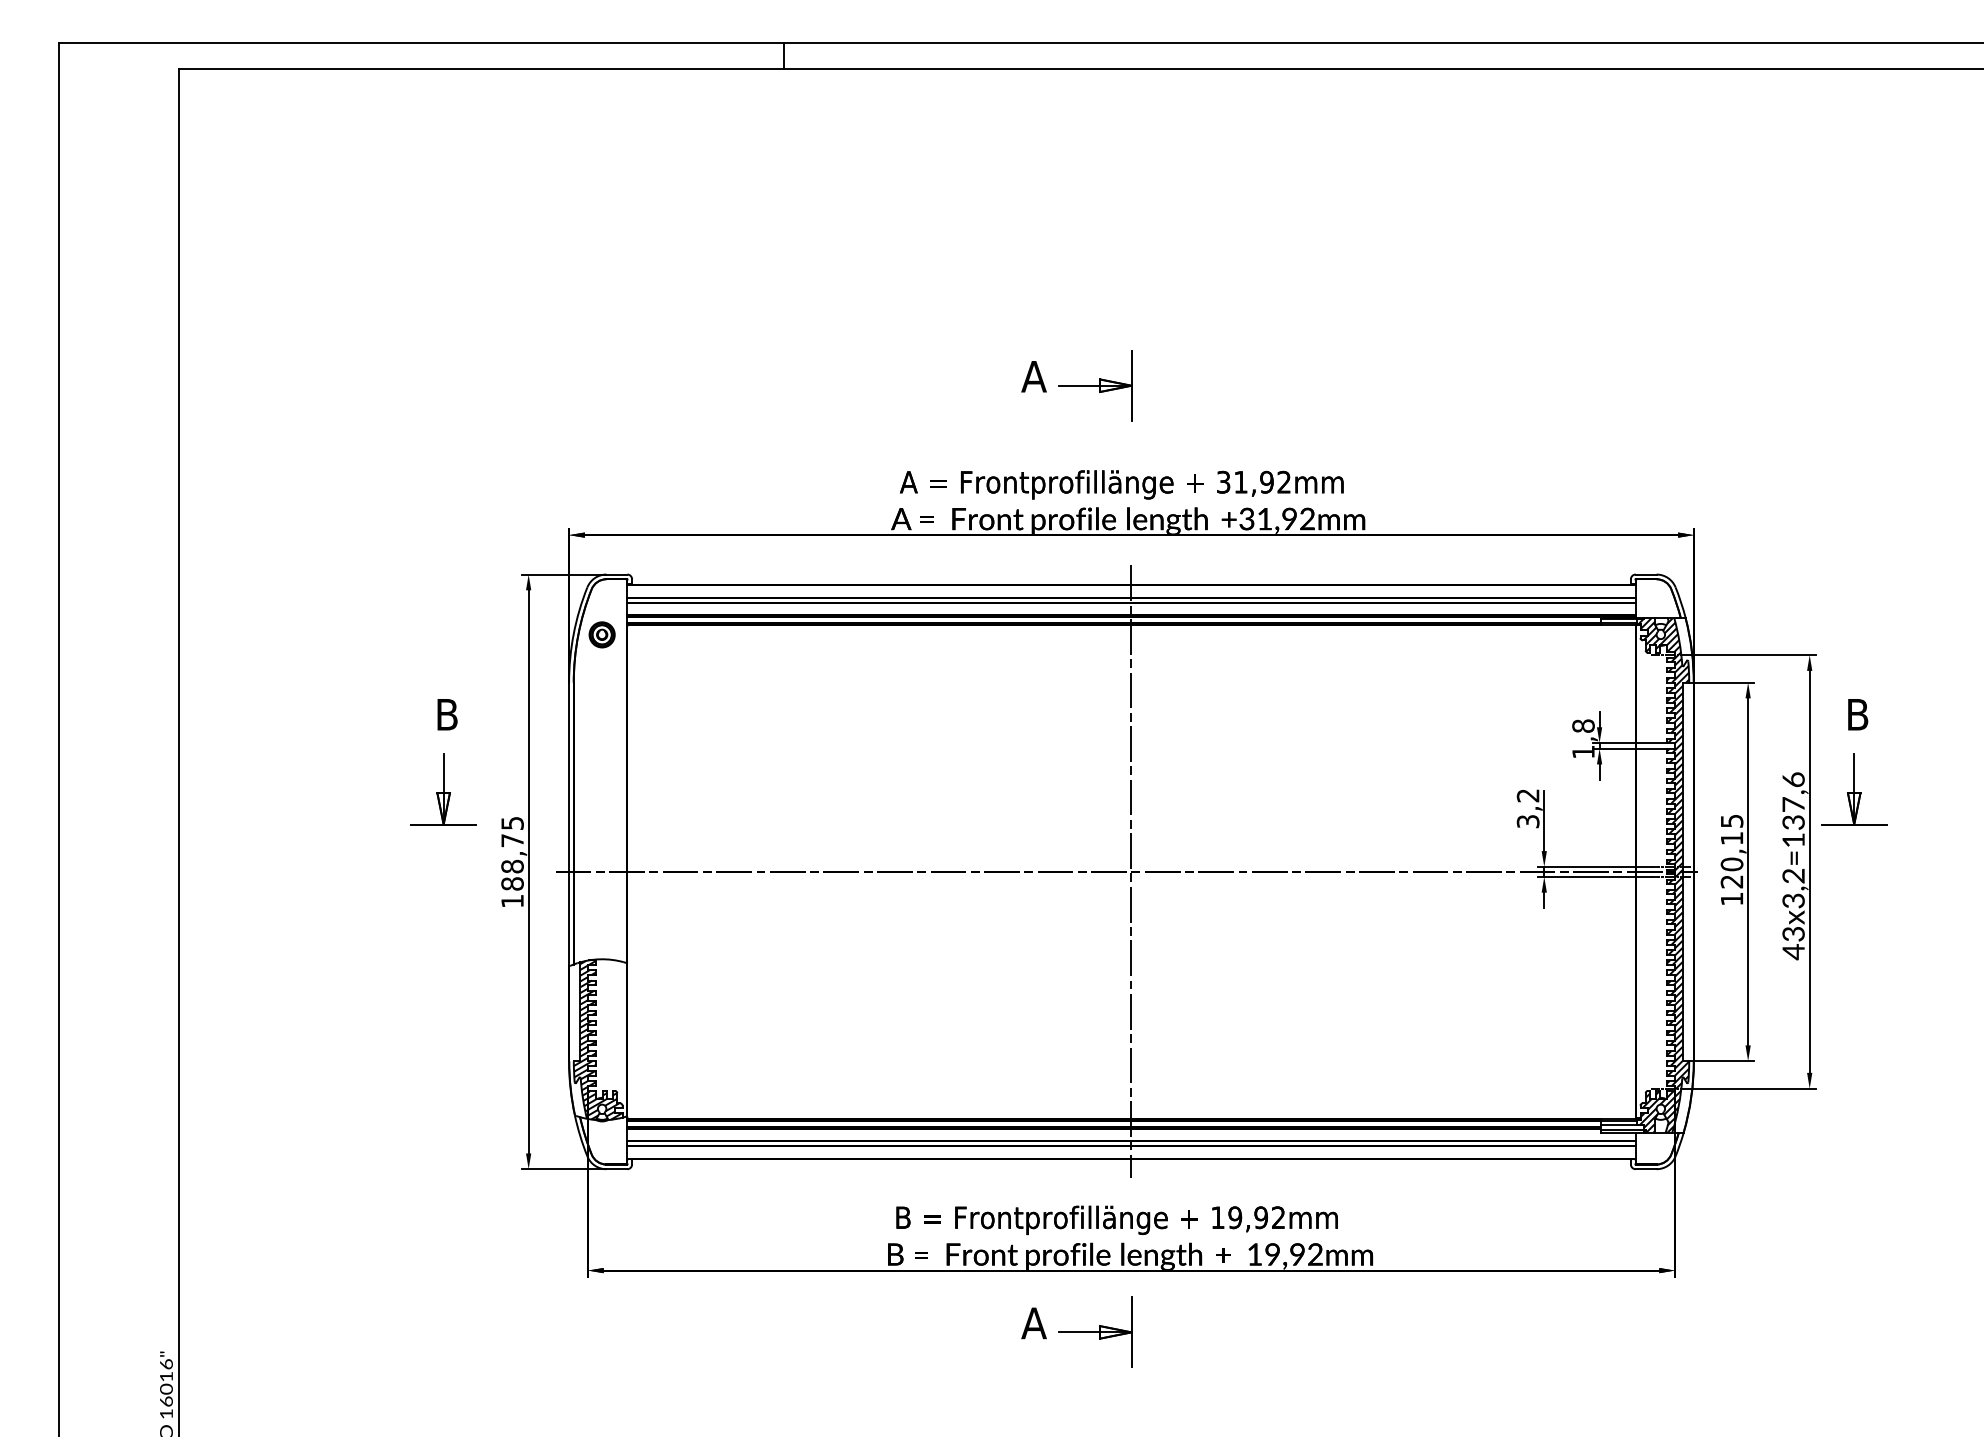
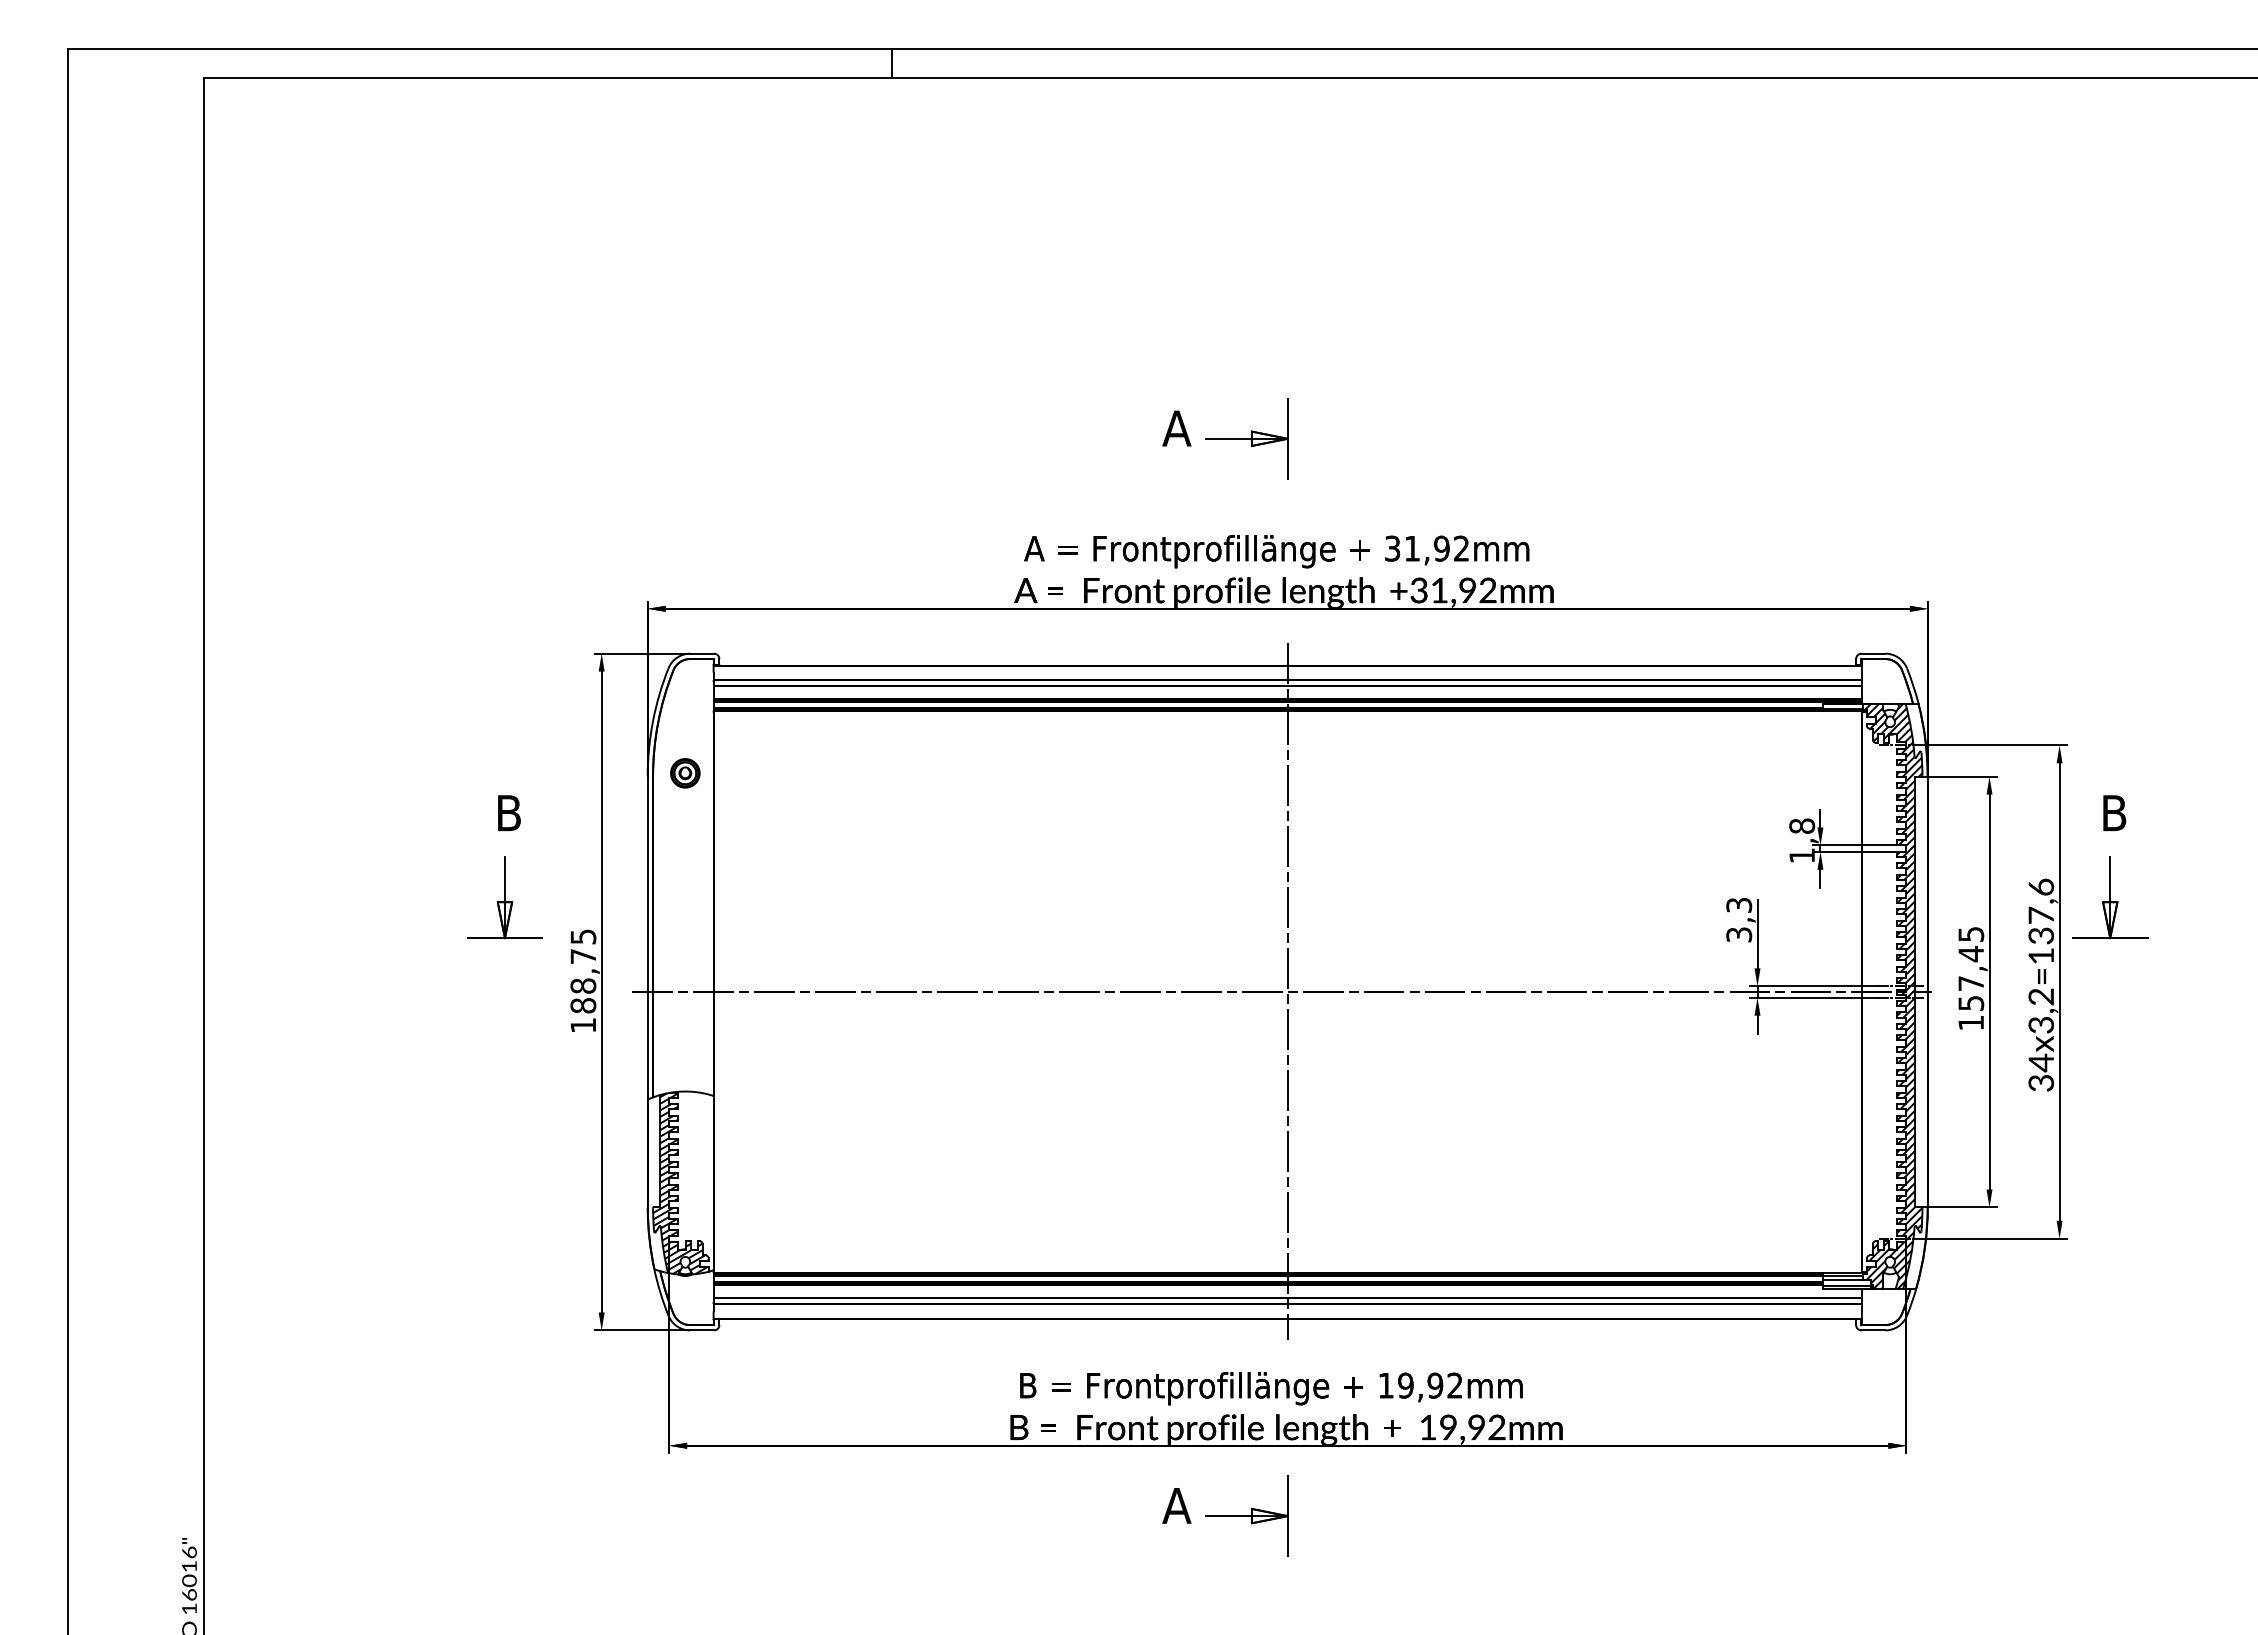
part: (602, 635) -> (685, 773), moved
text: (1528, 795) -> (1739, 905), 3,2 -> 3,3
text: (1732, 859) -> (1971, 978), 120,15 -> 157,45
text: (1793, 942) -> (2041, 1072), 43x3,2=137,6 -> 34x3,2=137,6

